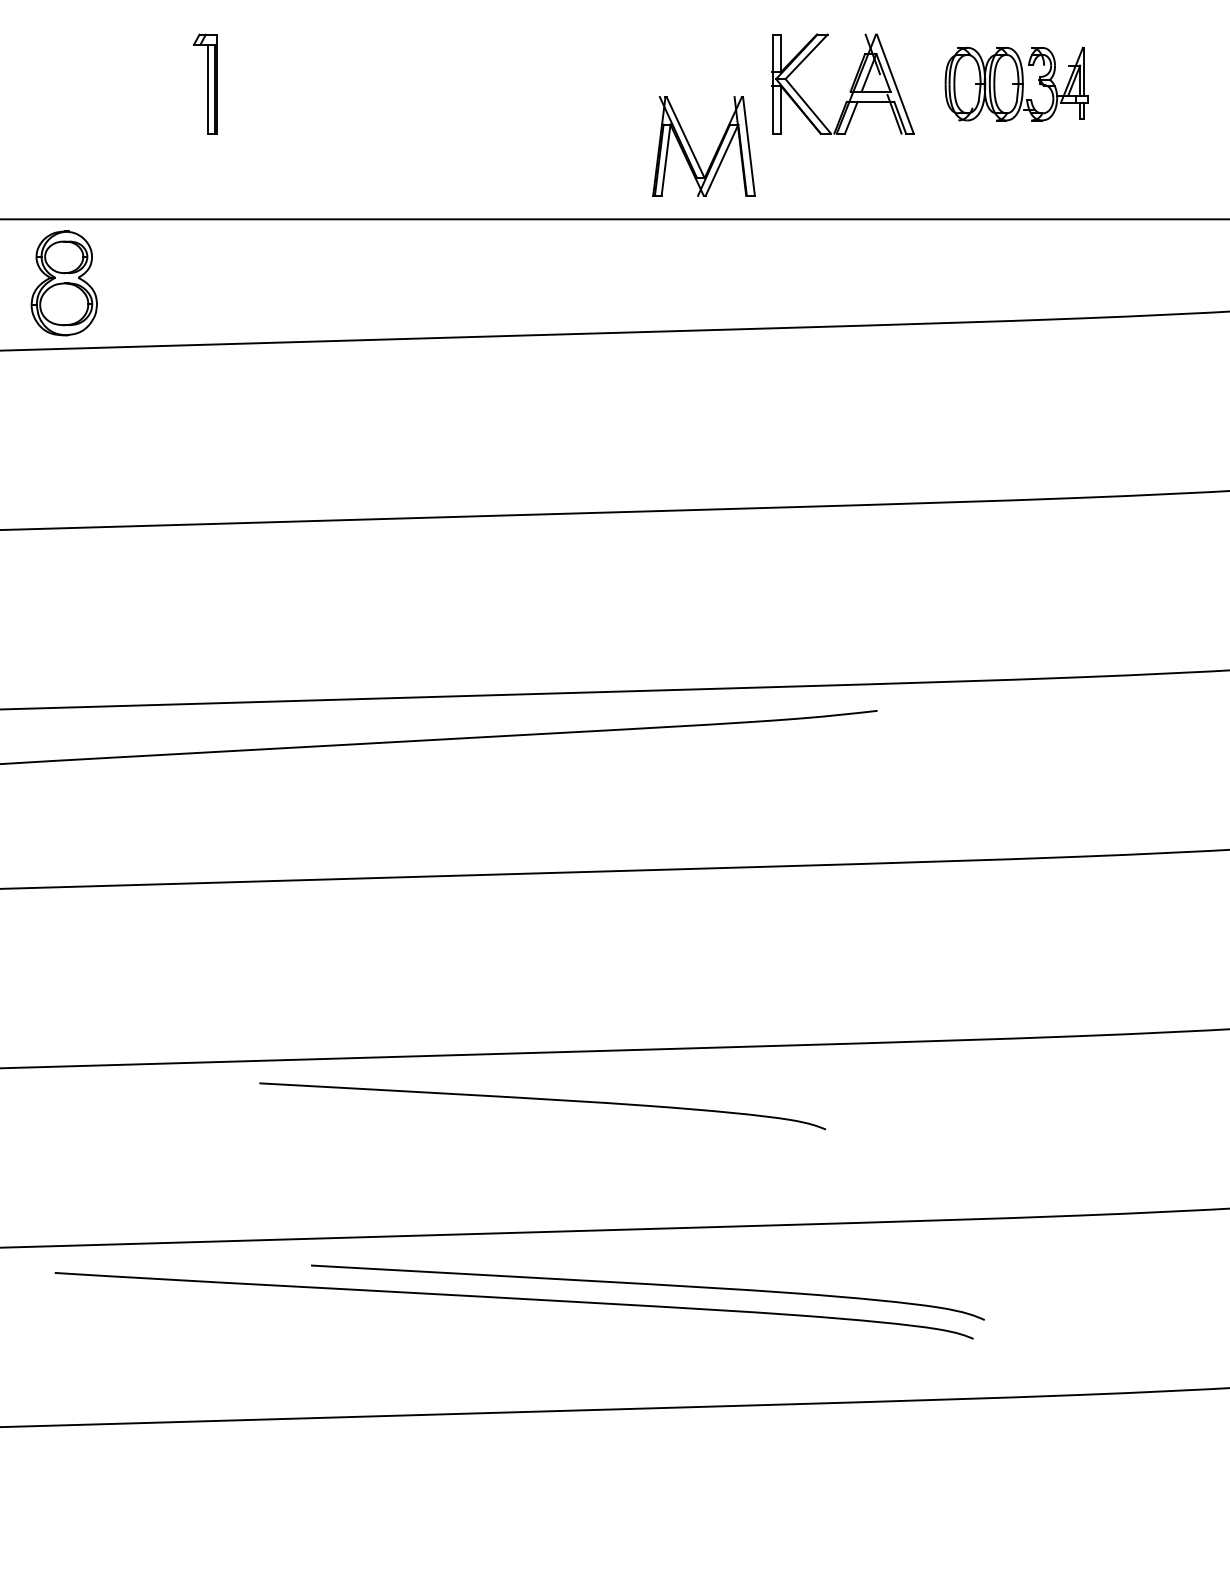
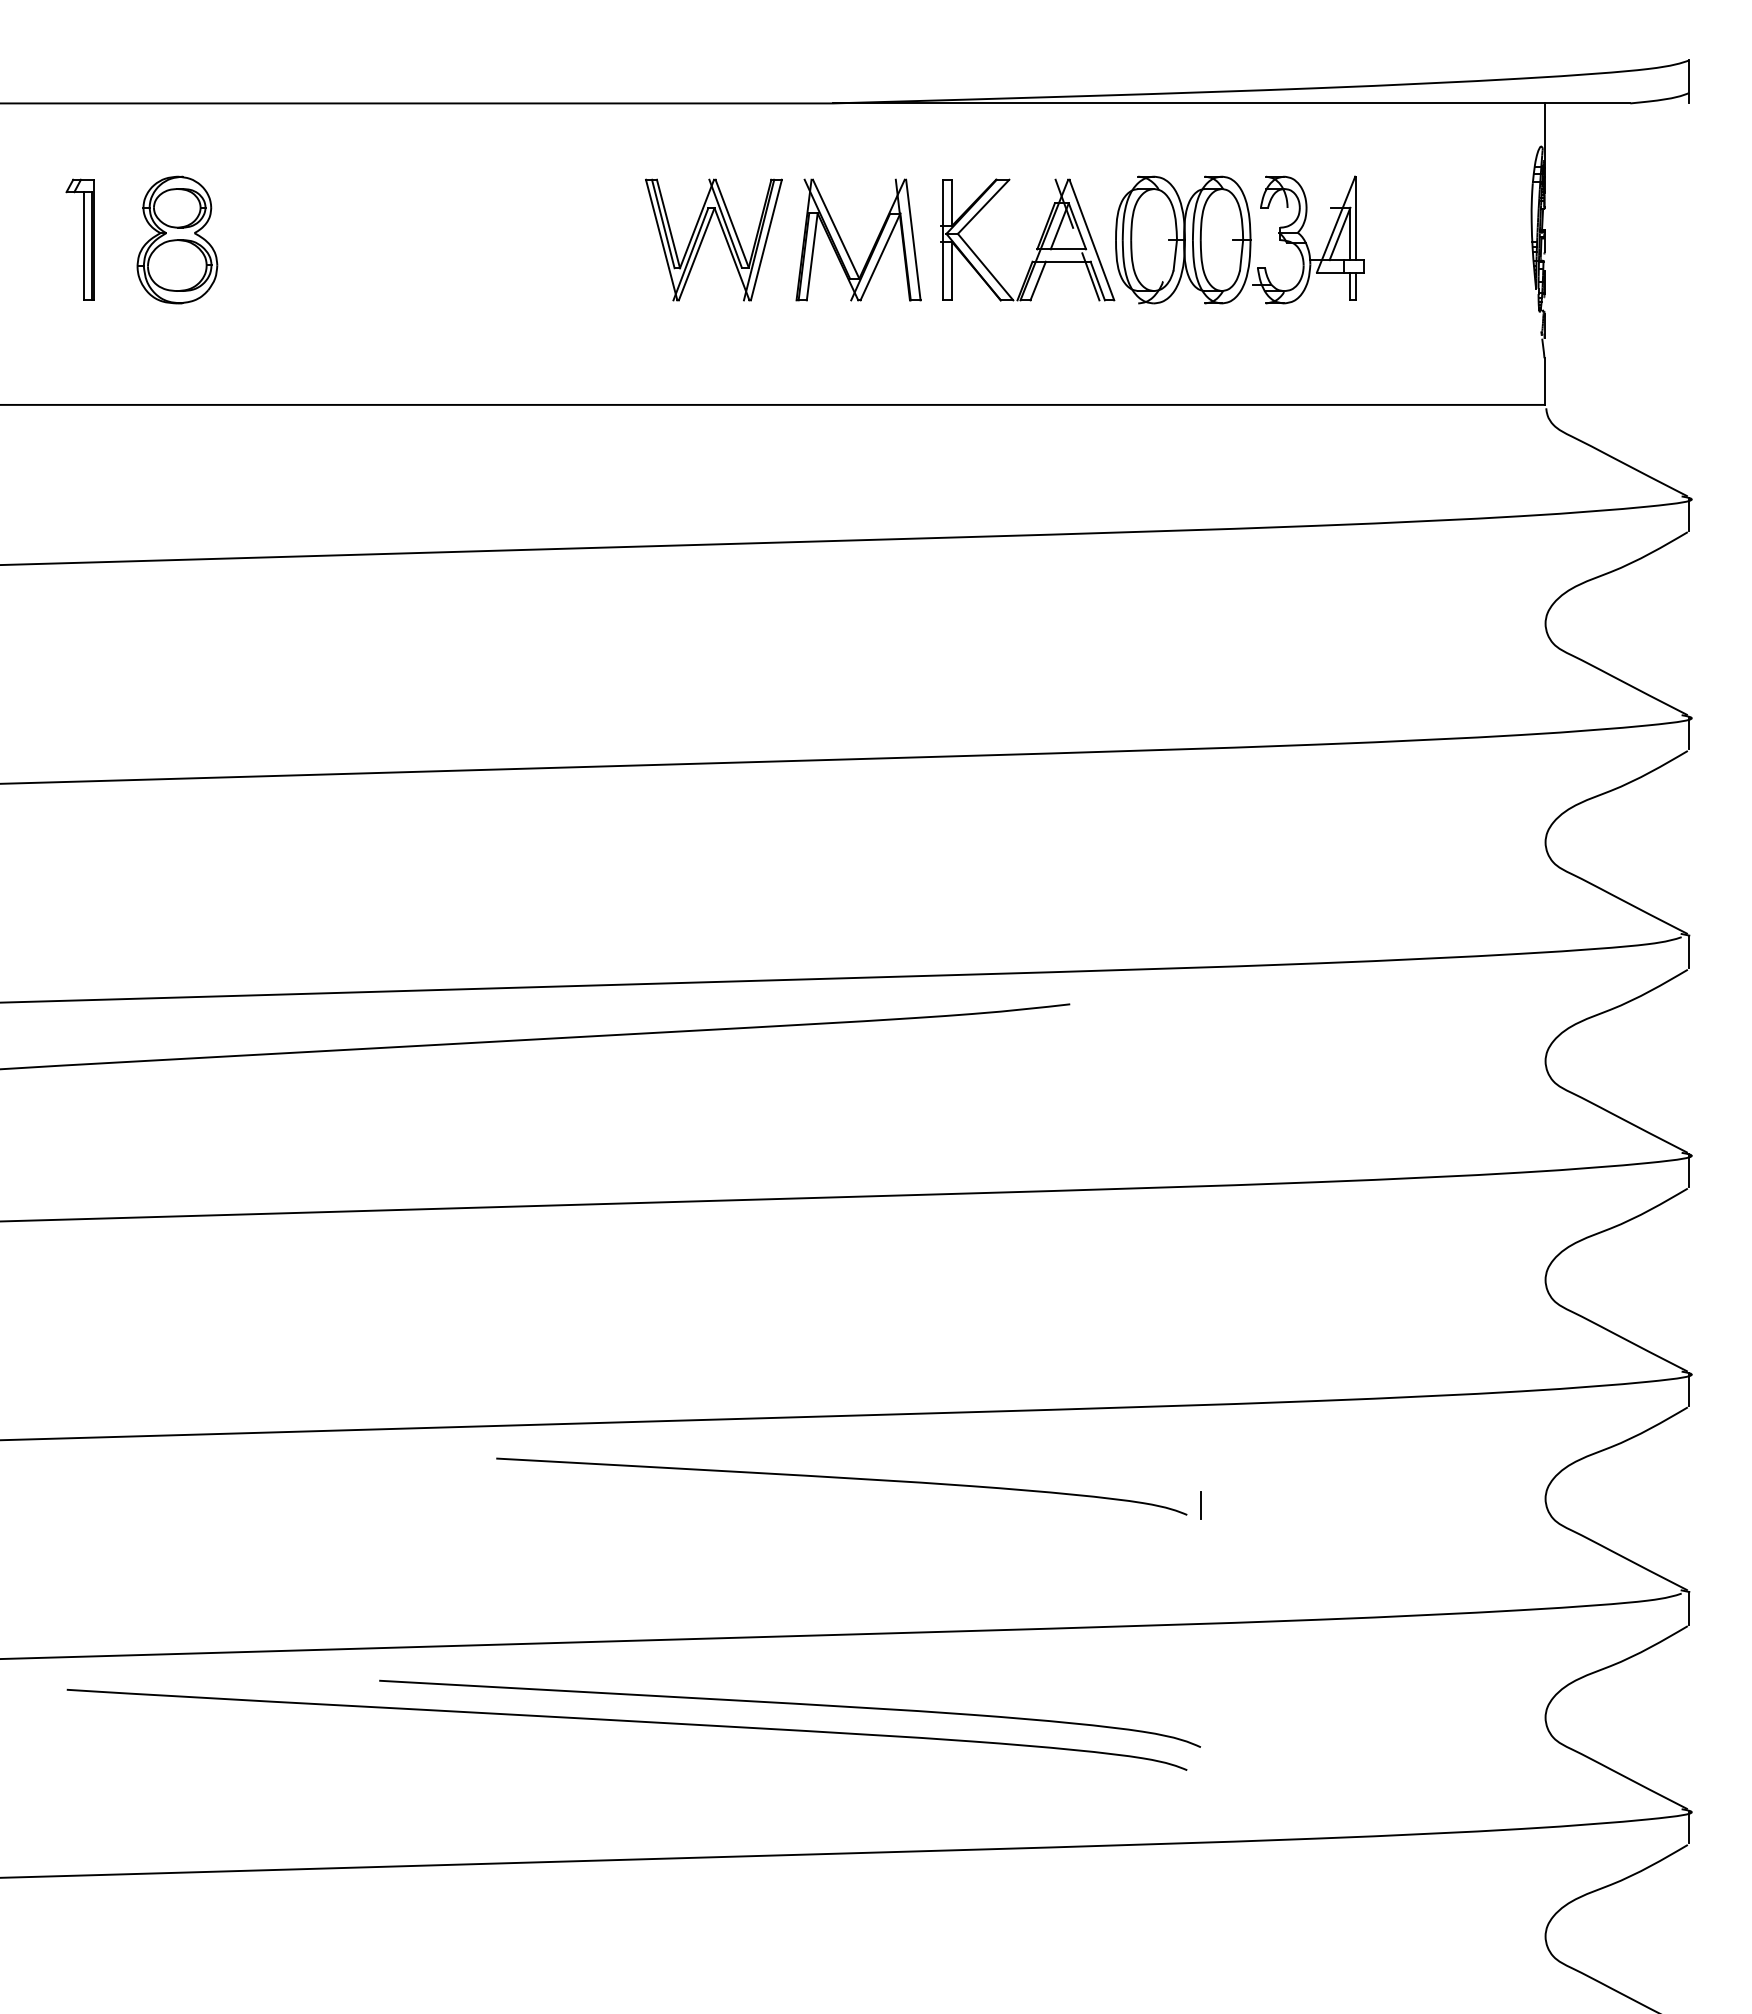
part: (577, 82) -> (704, 237), added
part: (204, 83) -> (79, 239), moved
part: (1016, 83) -> (1239, 239), size x1.43
part: (693, 151) -> (845, 246), moved
part: (64, 282) -> (177, 239), moved
curve: (542, 1099) -> (841, 1478), moved
line: (984, 1121) -> (1200, 1505), added

